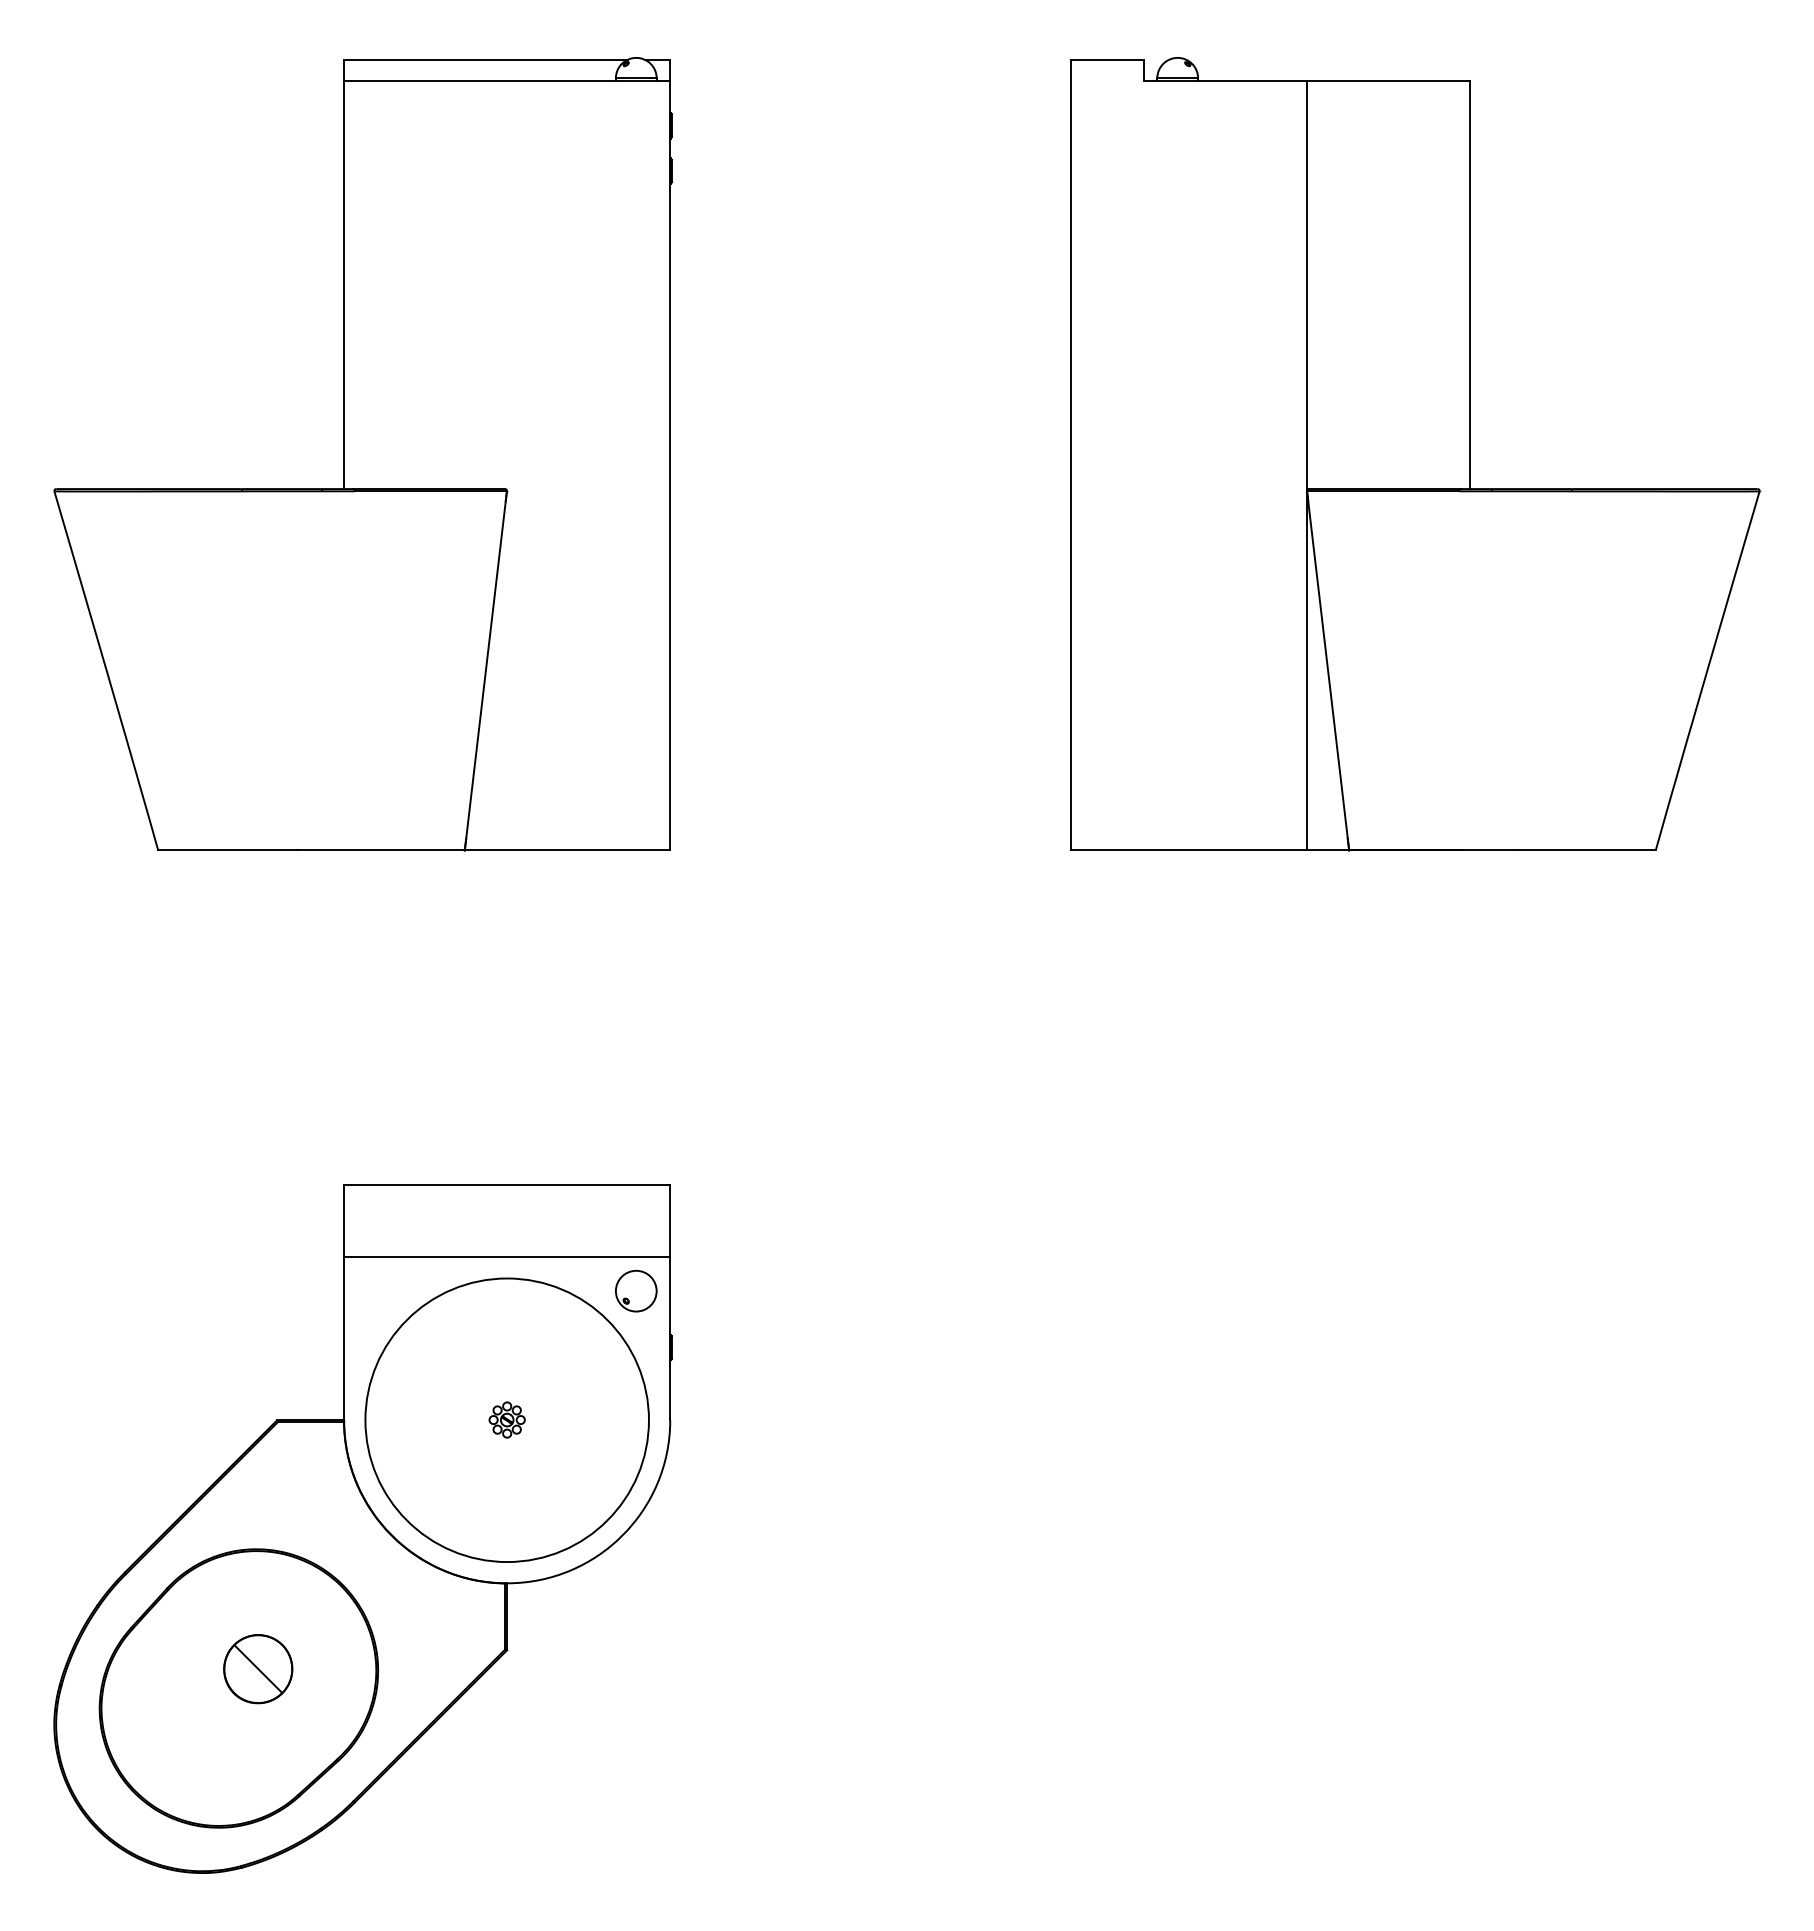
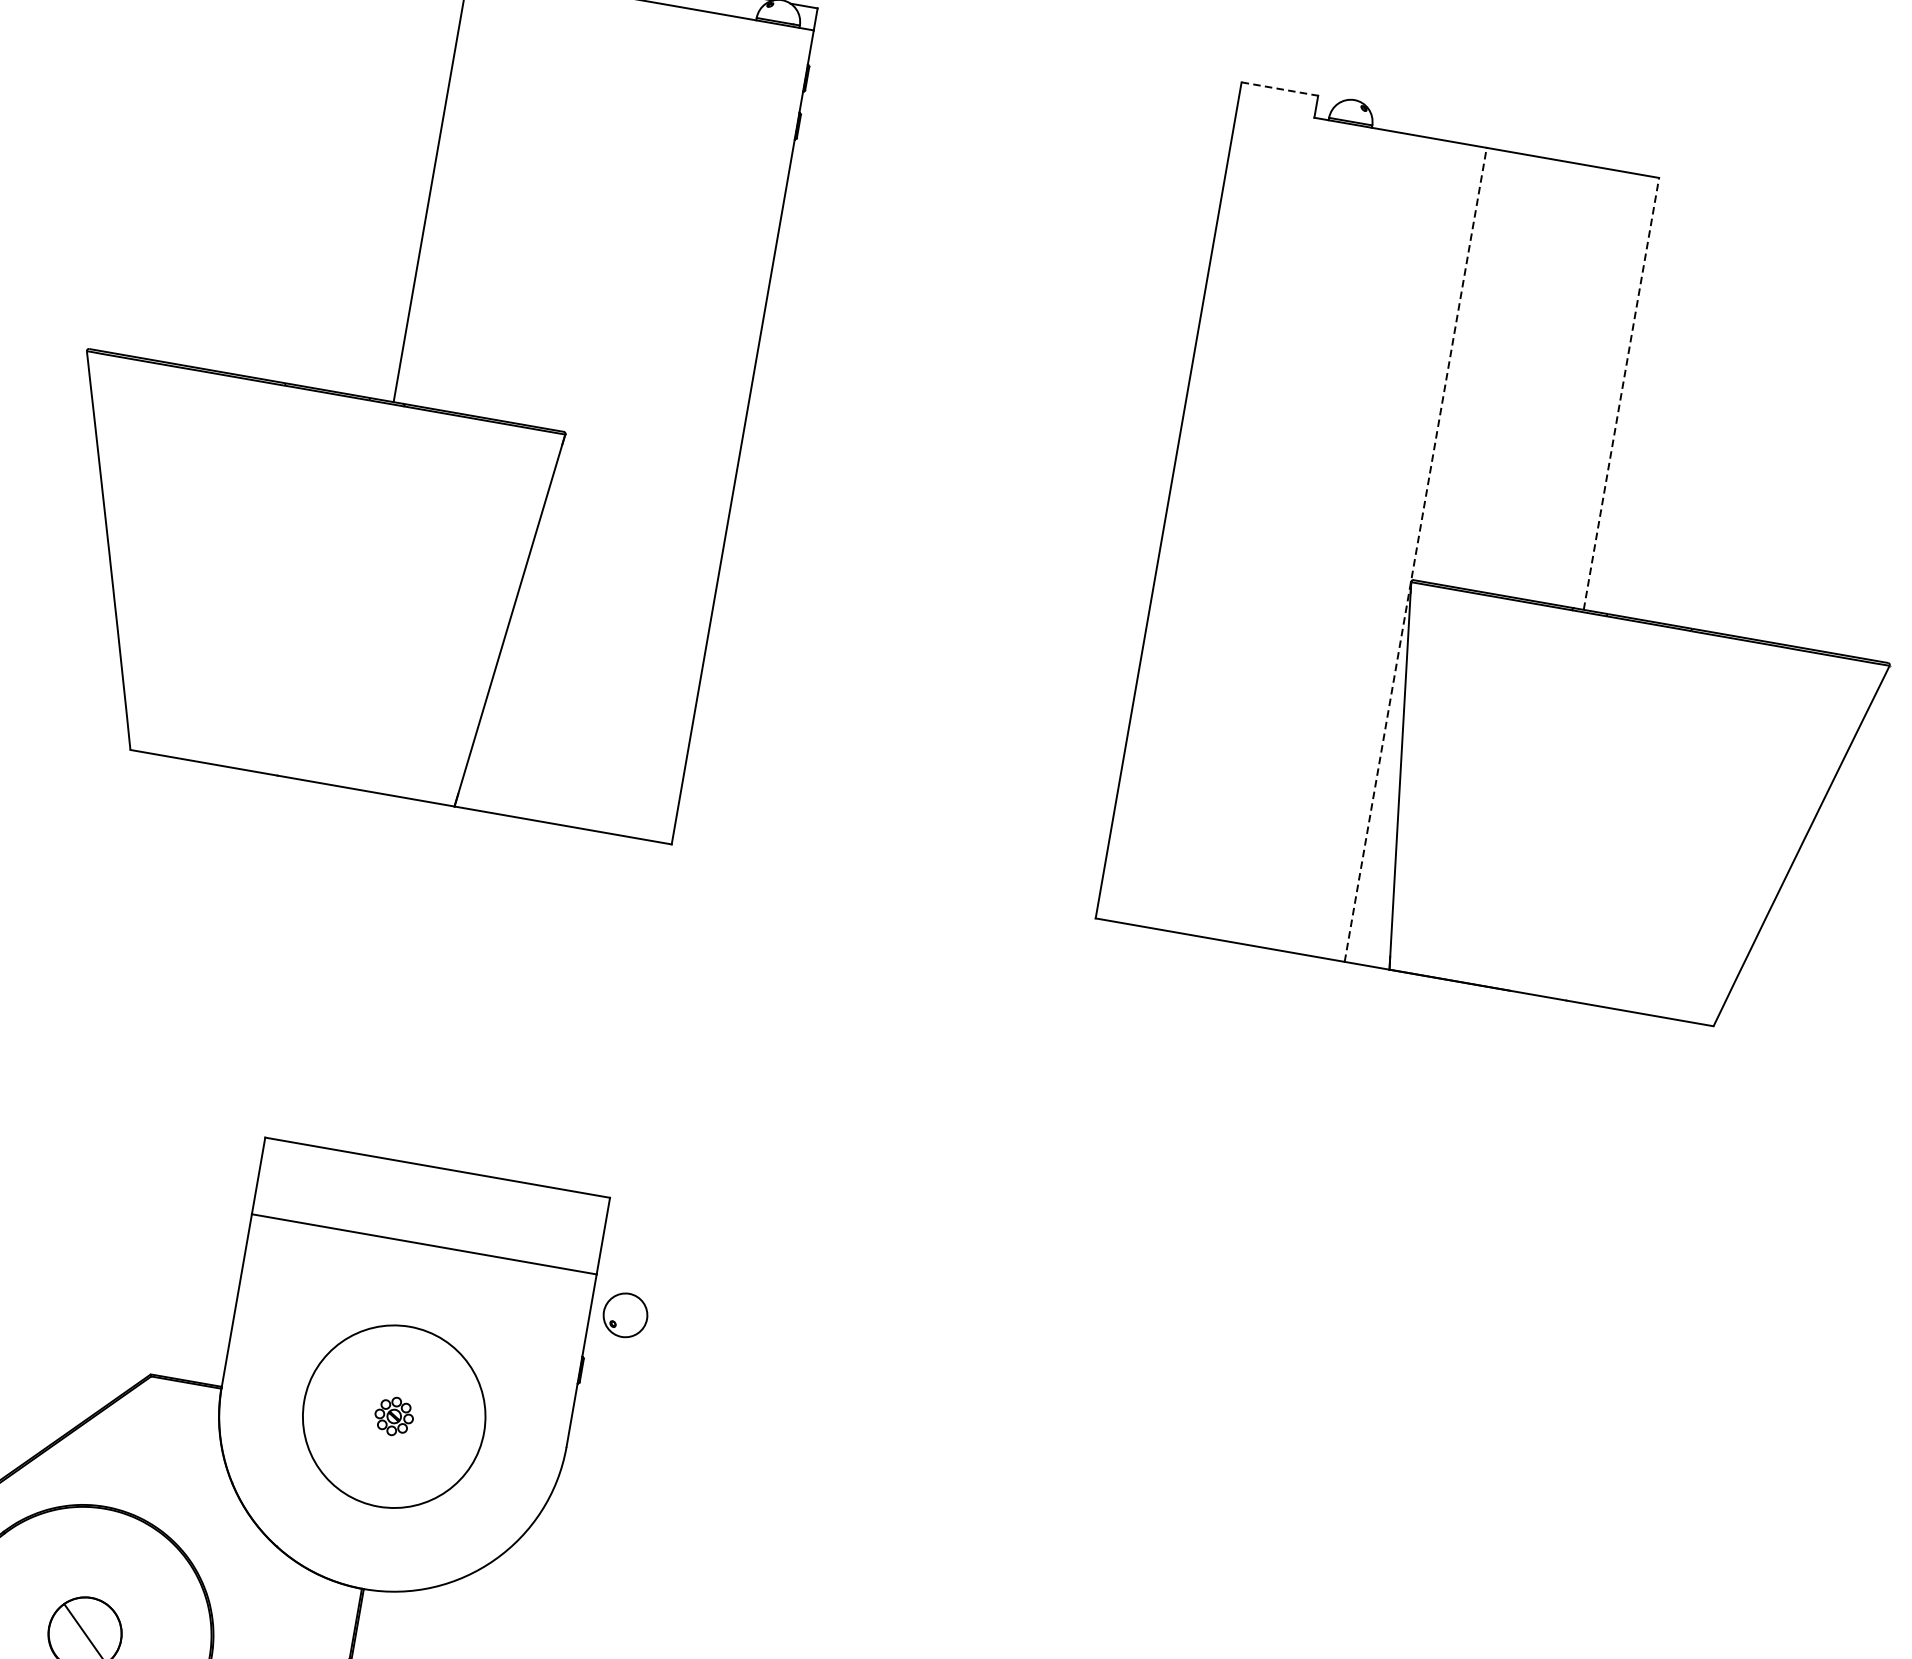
line: (1108, 59) -> (1281, 89), solid -> dashed
line: (1469, 284) -> (1621, 393), solid -> dashed
line: (1306, 465) -> (1415, 554), solid -> dashed
part: (636, 1290) -> (625, 1314), moved
circle: (506, 1420) -> (393, 1416), size x0.6

